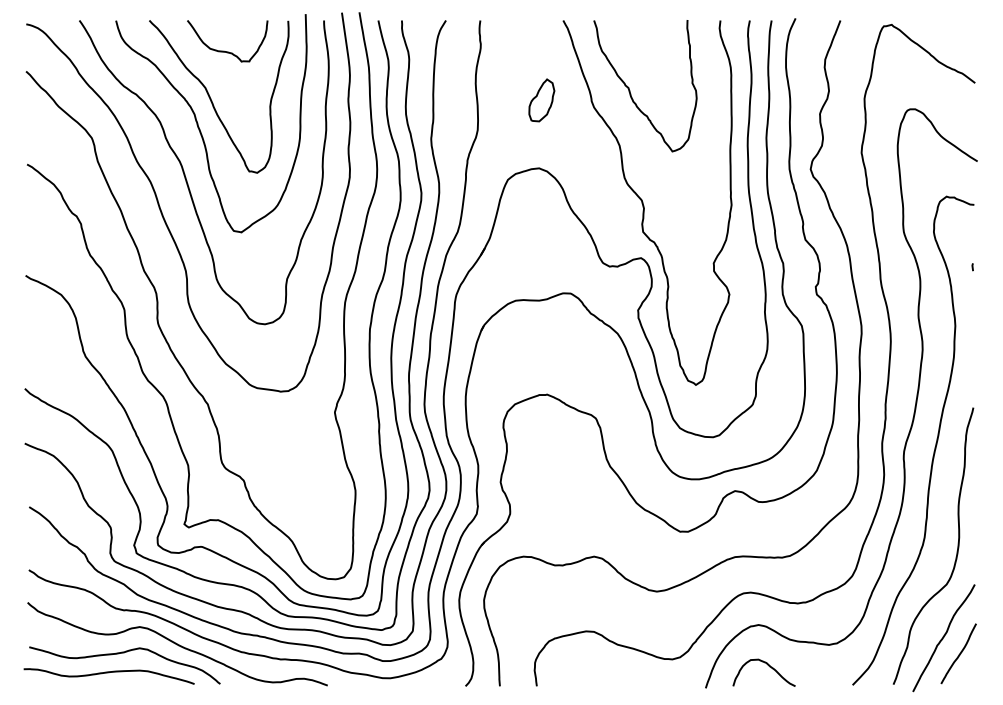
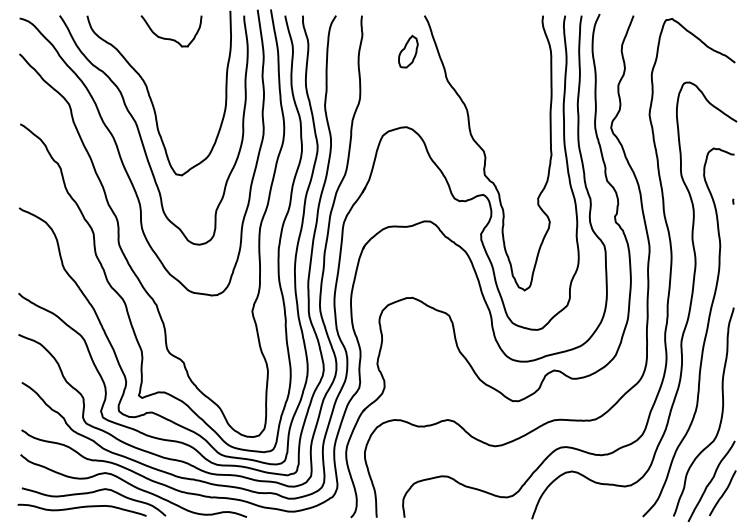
curve: (630, 90) -> (475, 68), removed
curve: (212, 100) -> (160, 75), removed
part: (541, 100) -> (408, 51), moved
curve: (768, 666) -> (579, 502), removed

